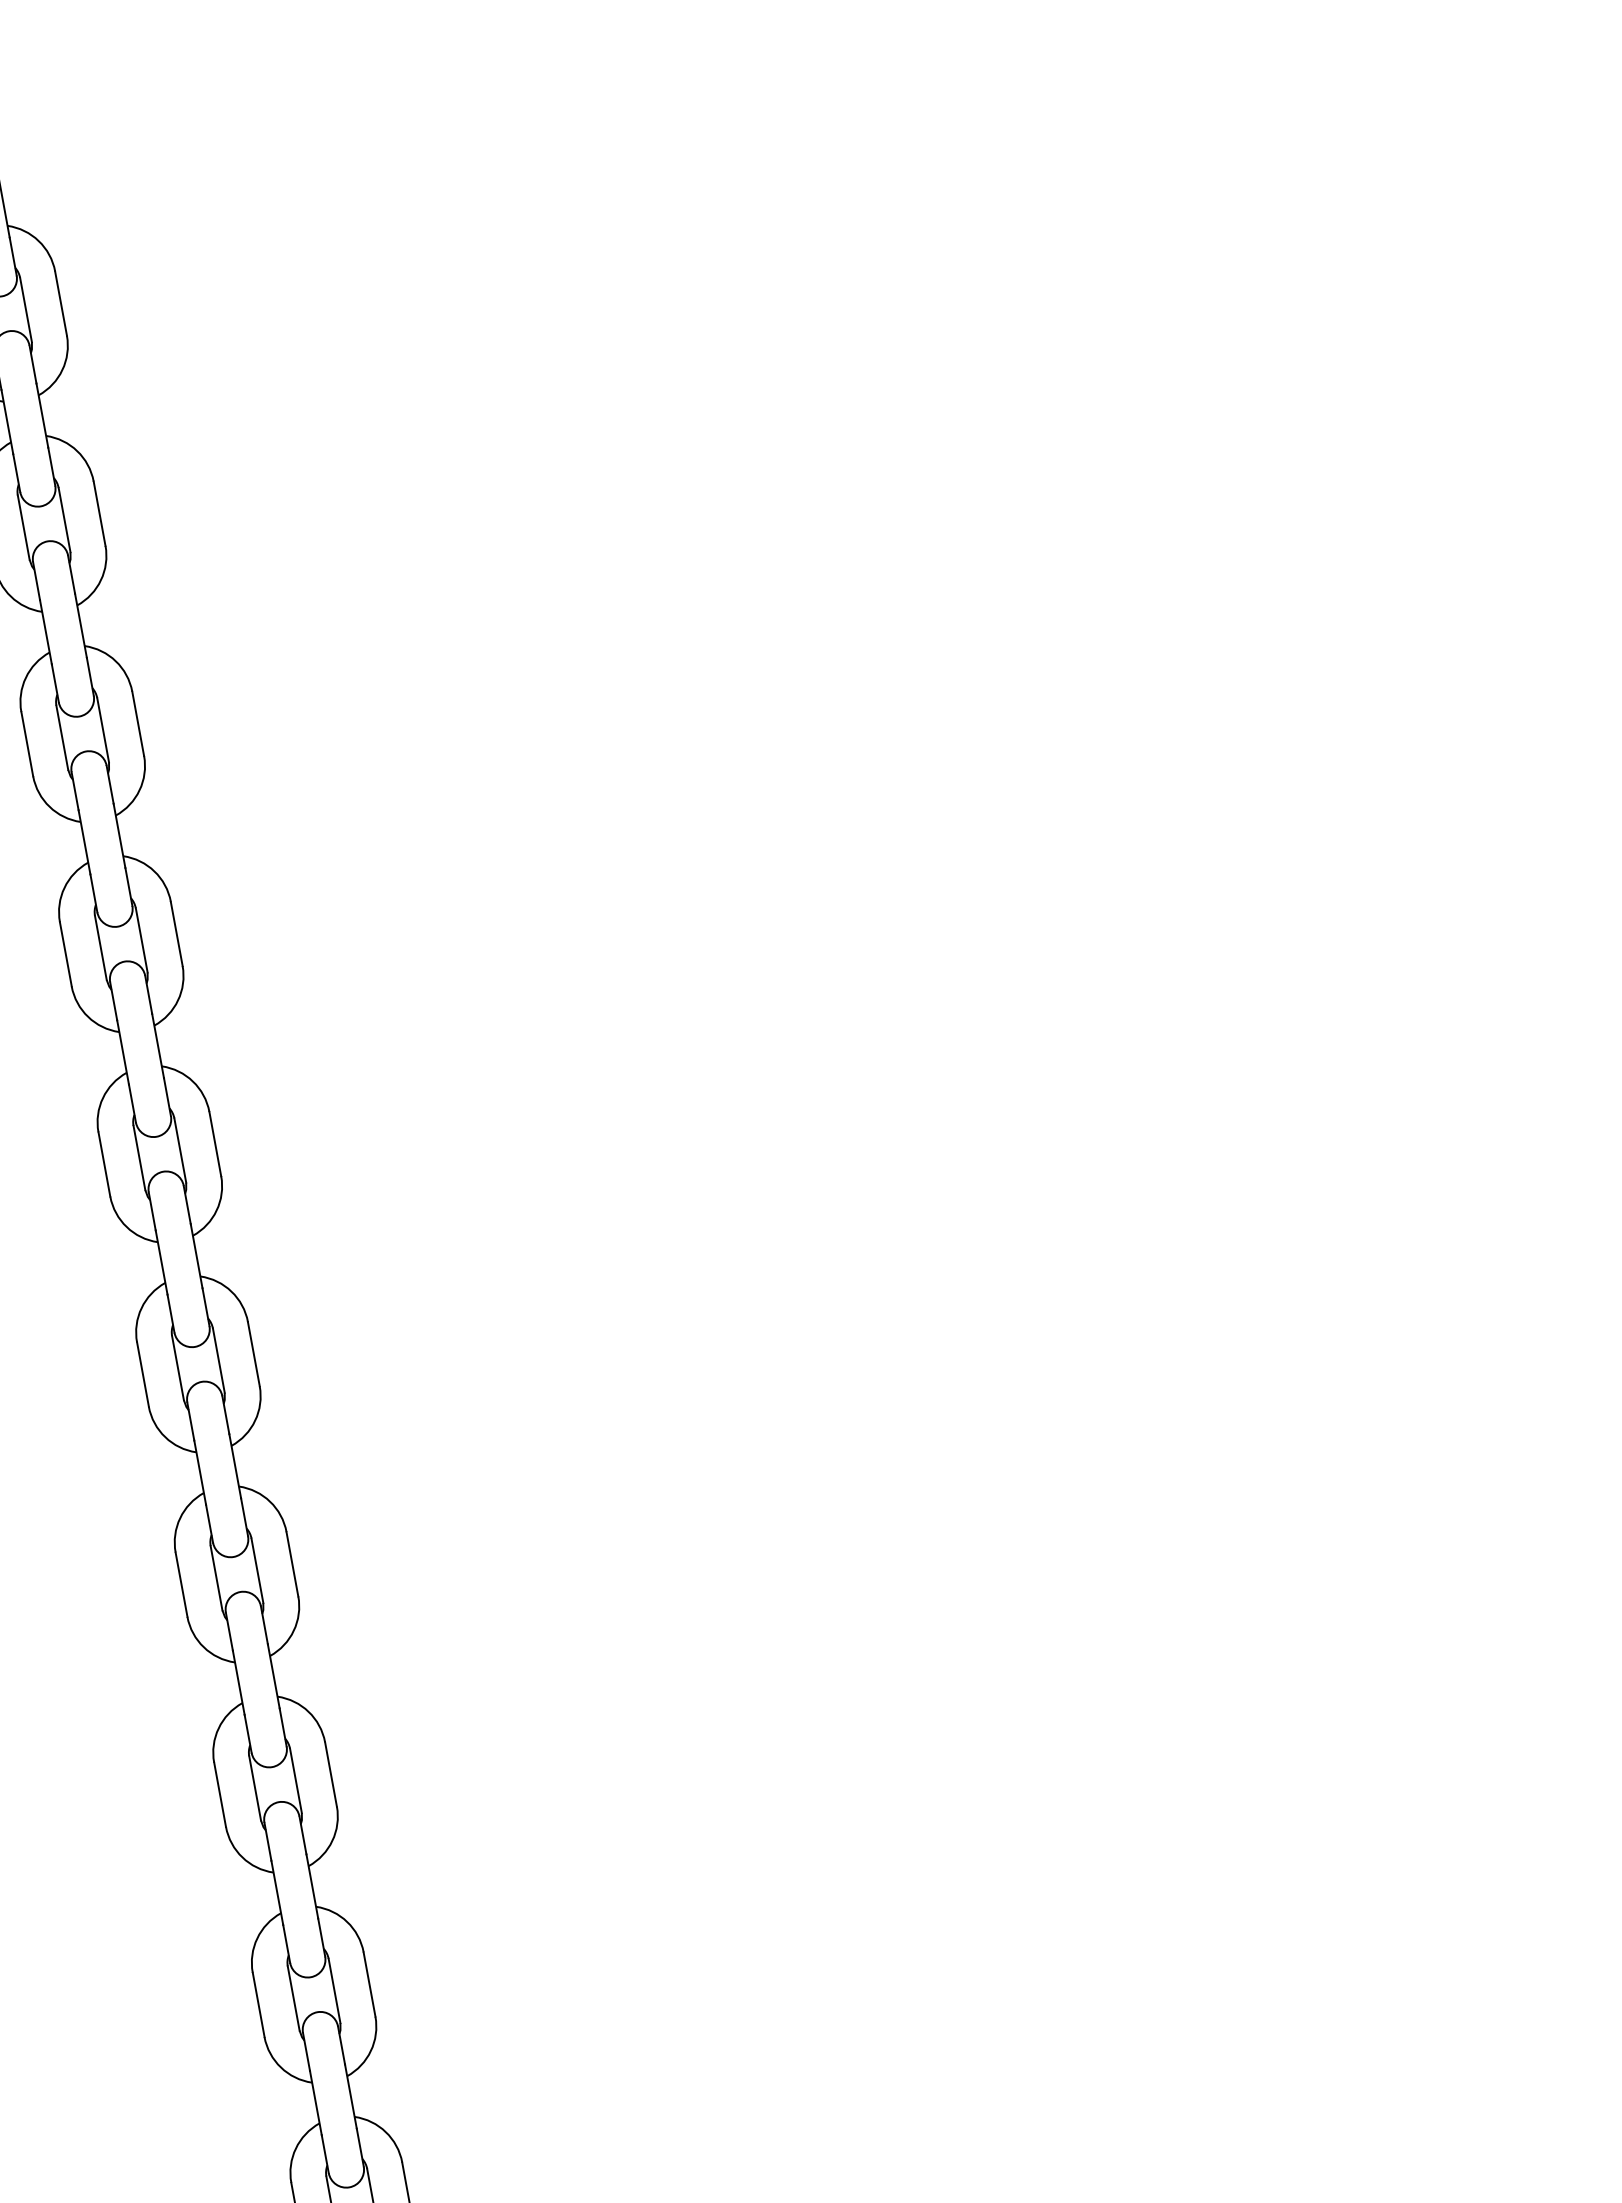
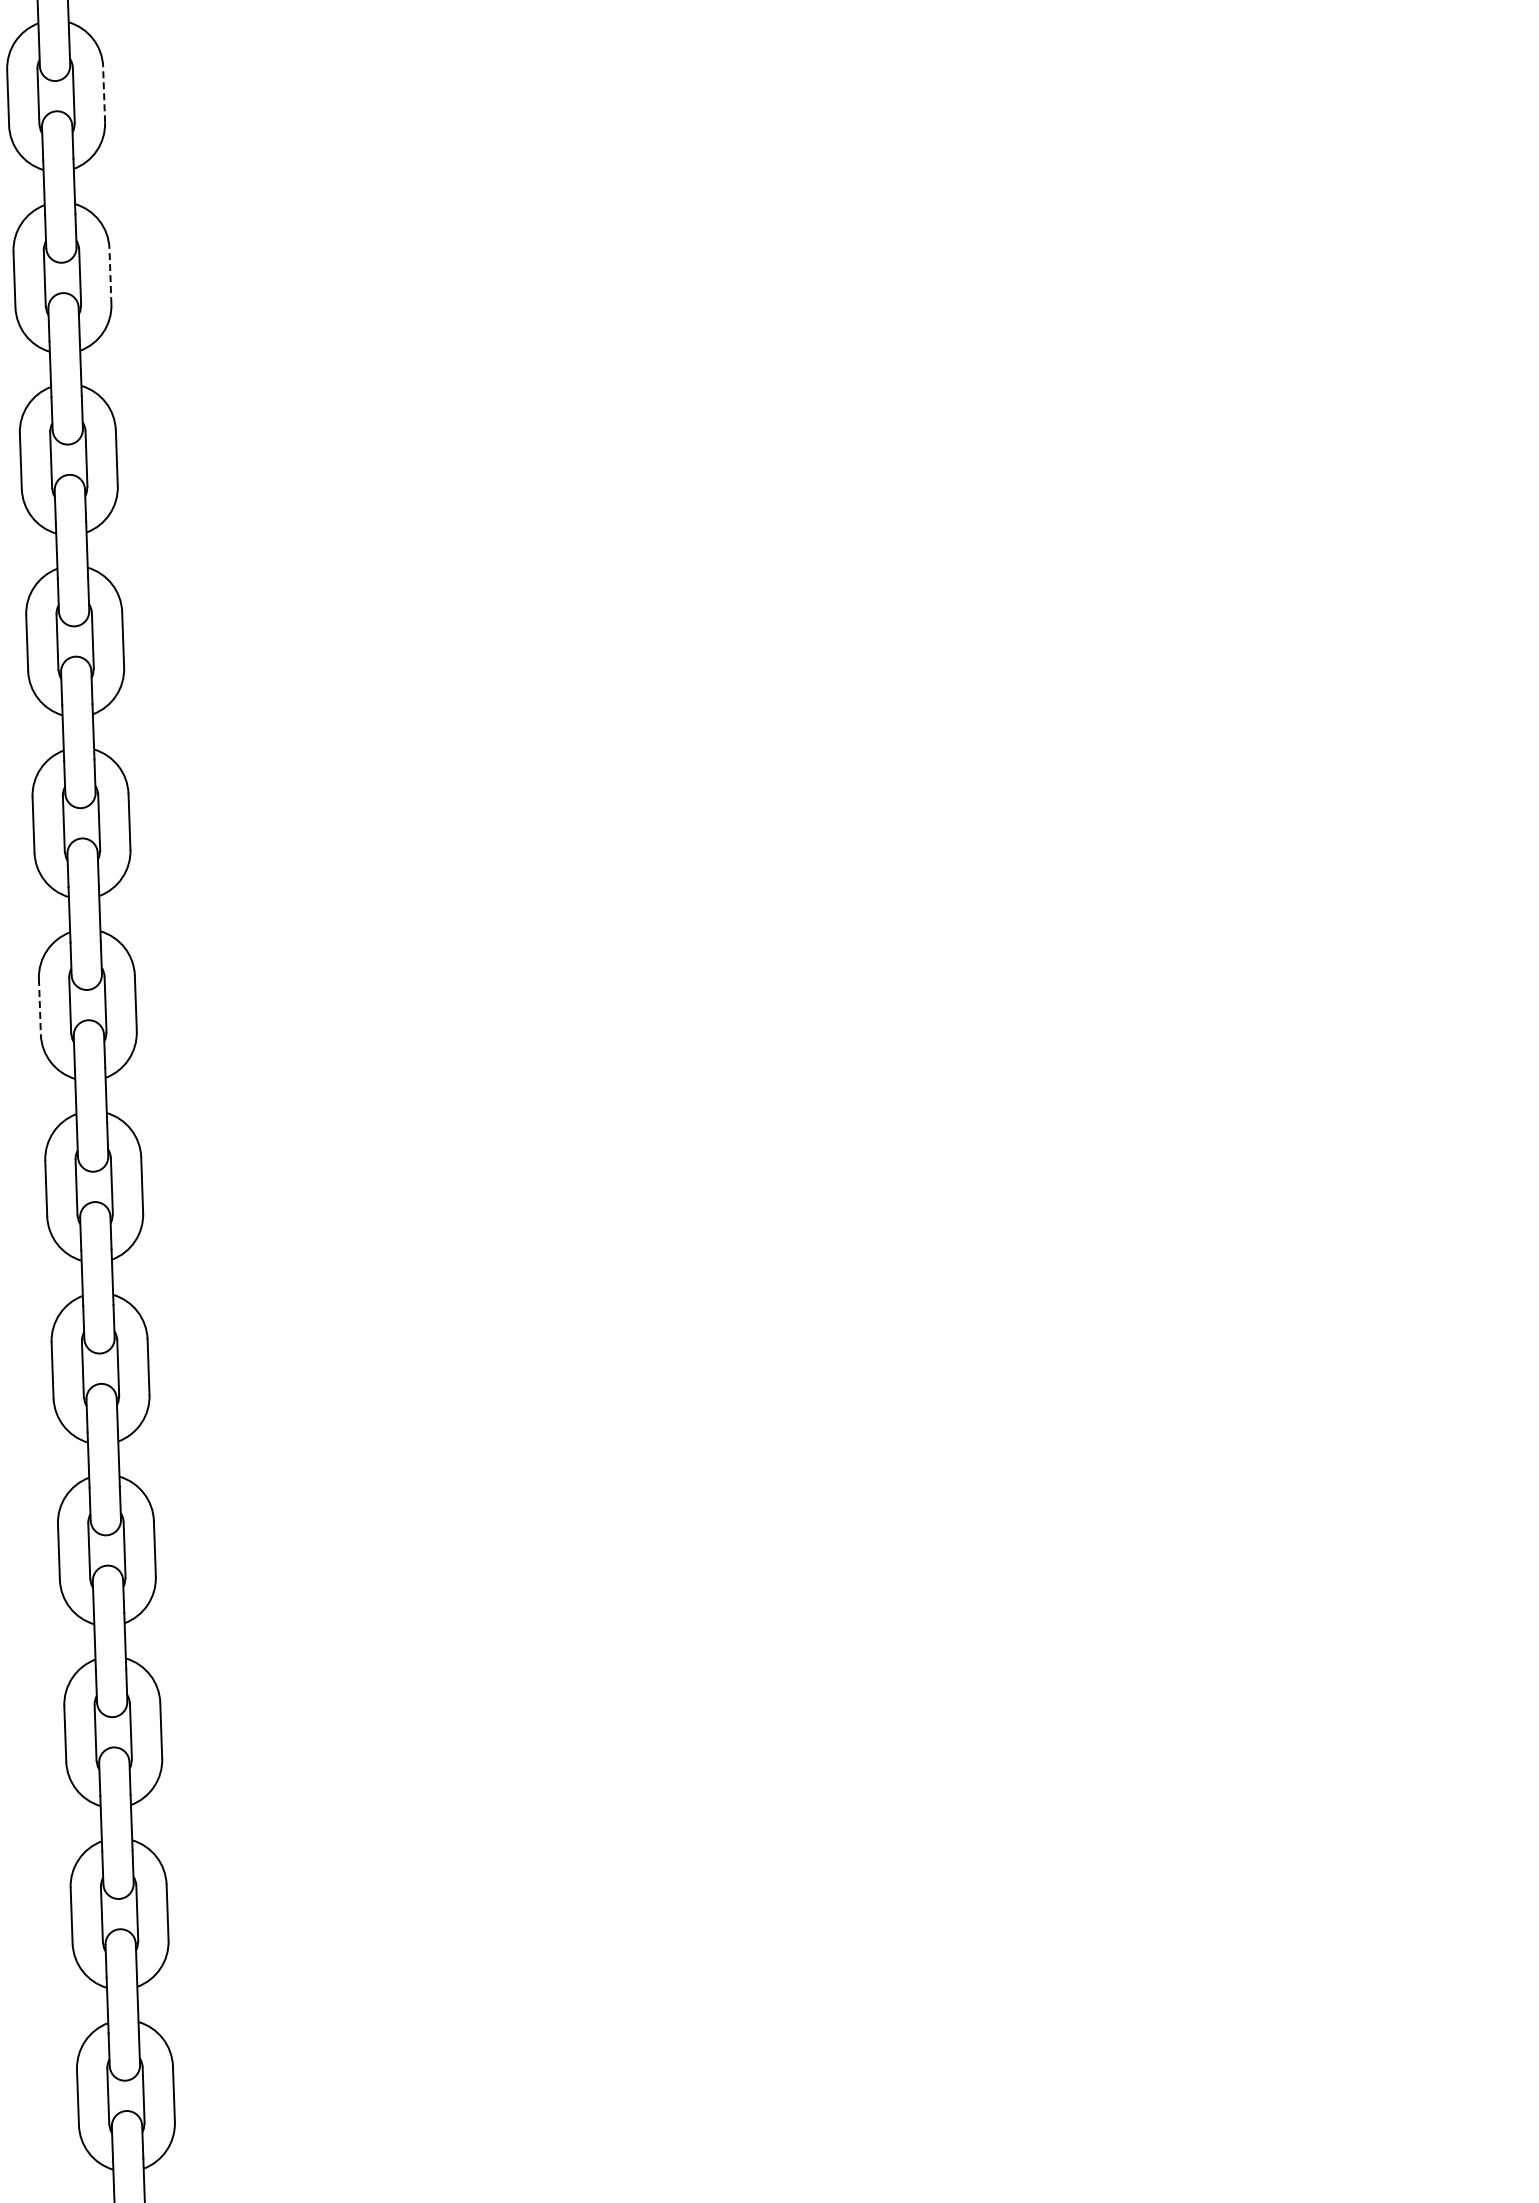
line: (61, 303) -> (104, 94), solid -> dashed
line: (99, 513) -> (110, 276), solid -> dashed
line: (142, 1374) -> (39, 1006), solid -> dashed

